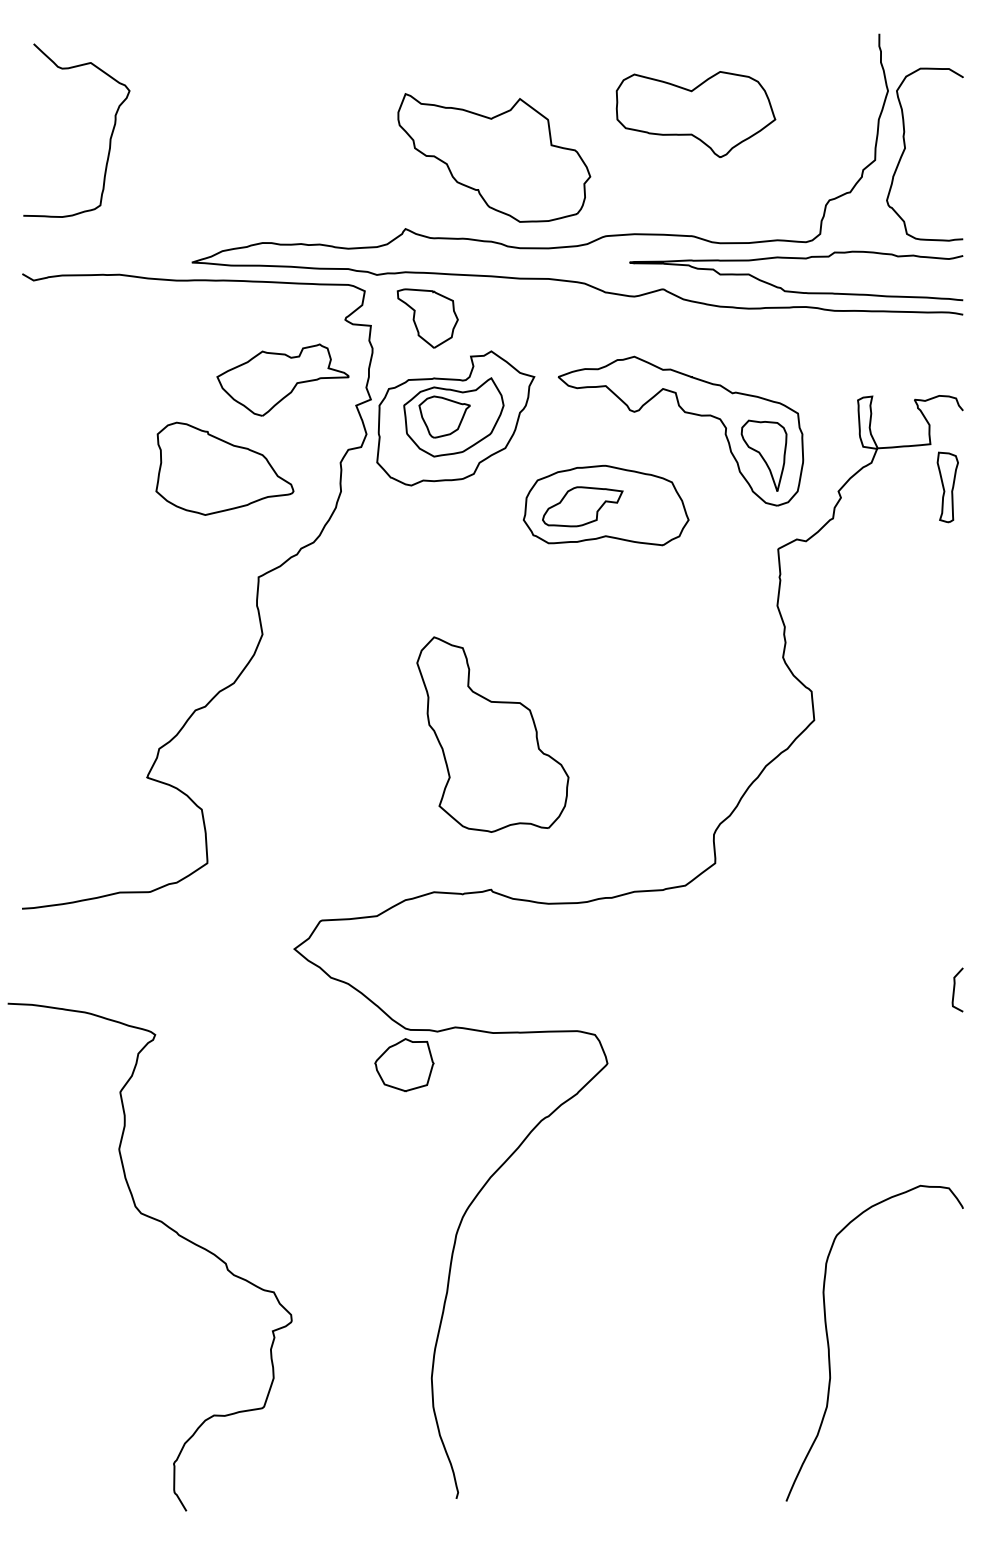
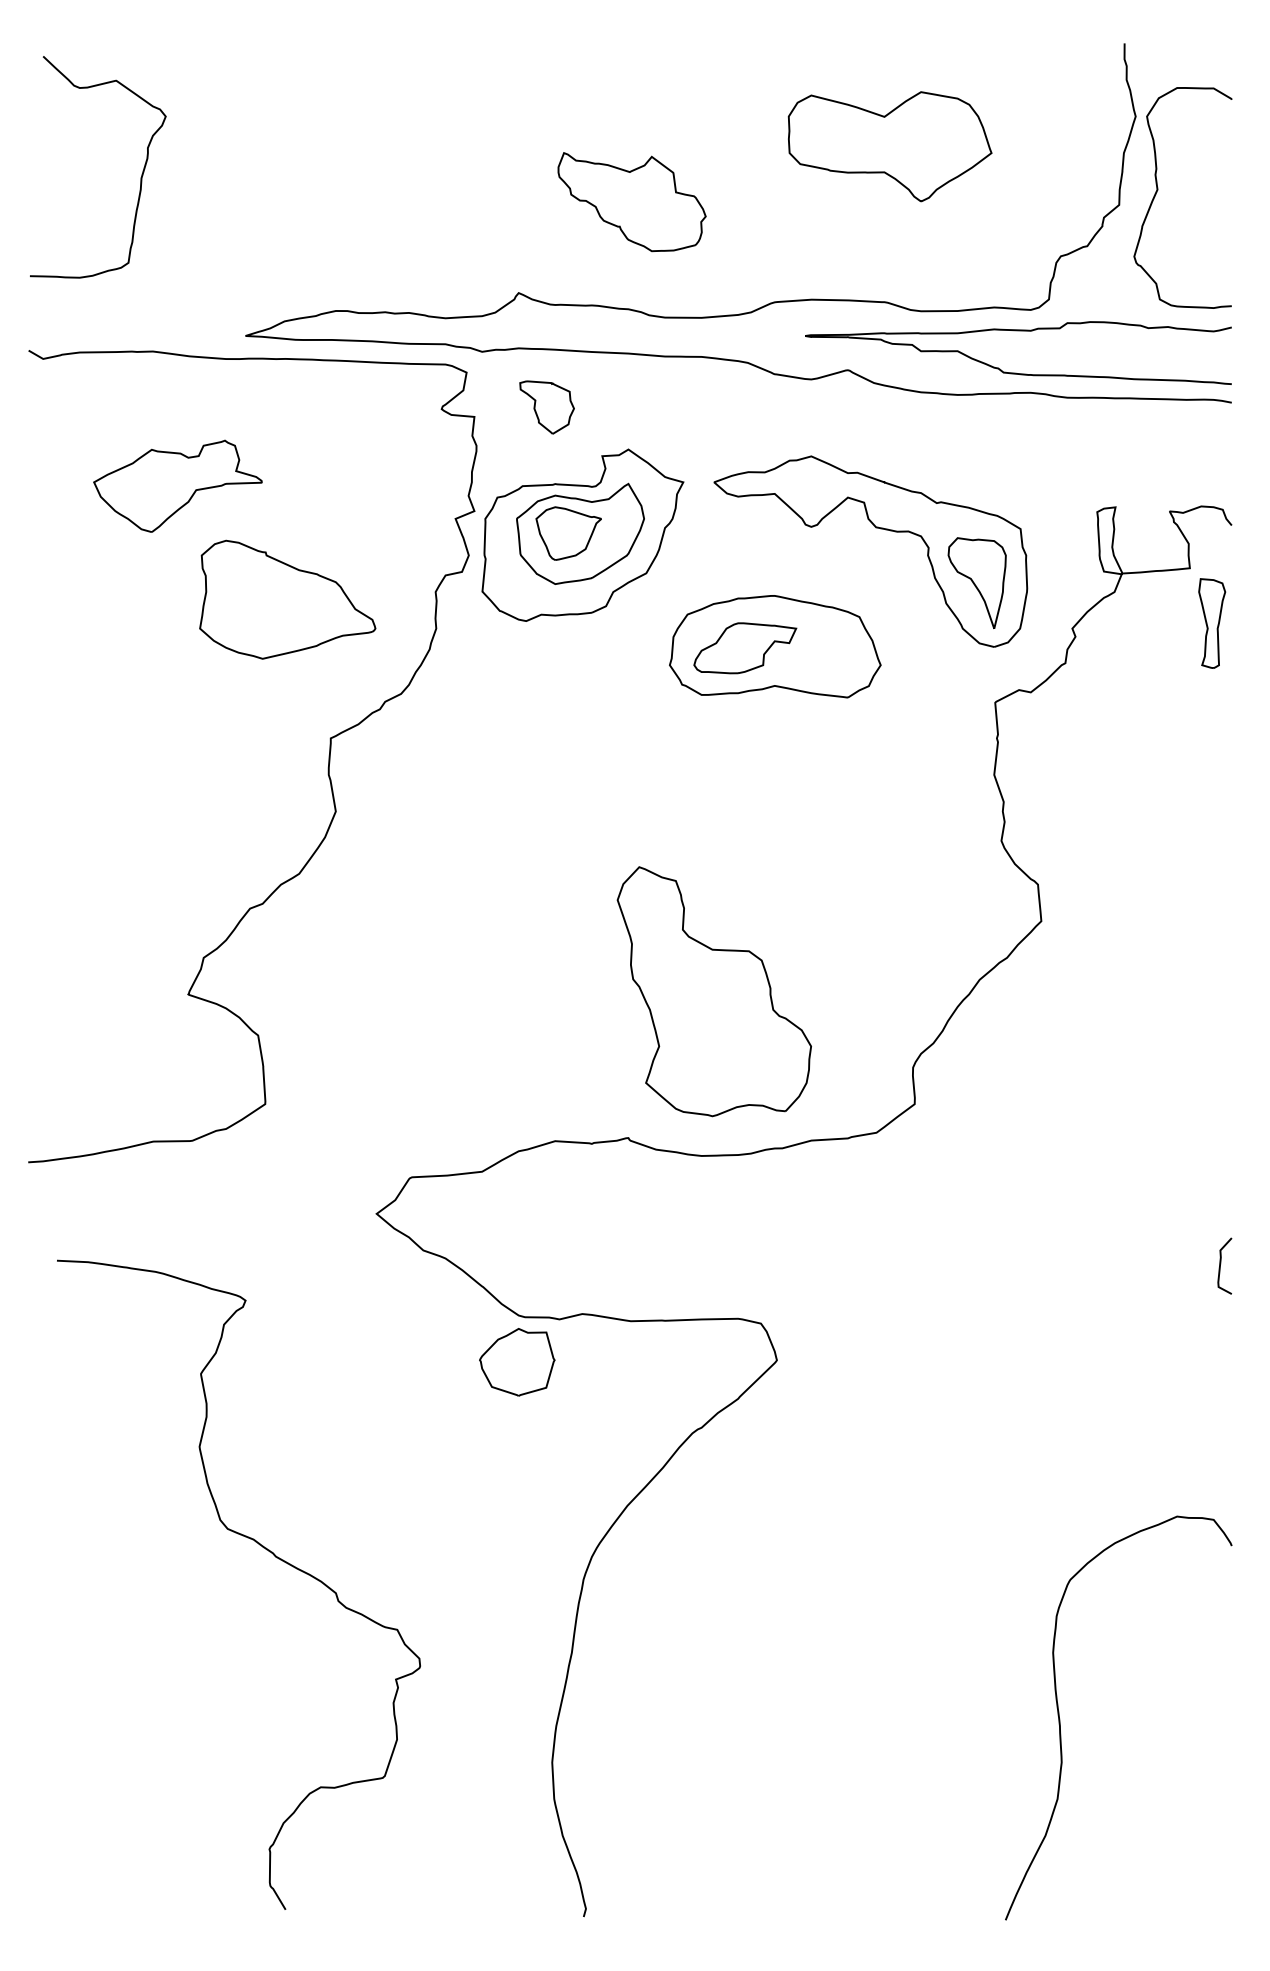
part: (493, 157) -> (631, 201), size x0.6
part: (427, 318) -> (546, 407), size x0.7
part: (282, 379) -> (177, 485), moved
part: (492, 734) -> (713, 991), moved
curve: (169, 1228) -> (263, 1548), moved

